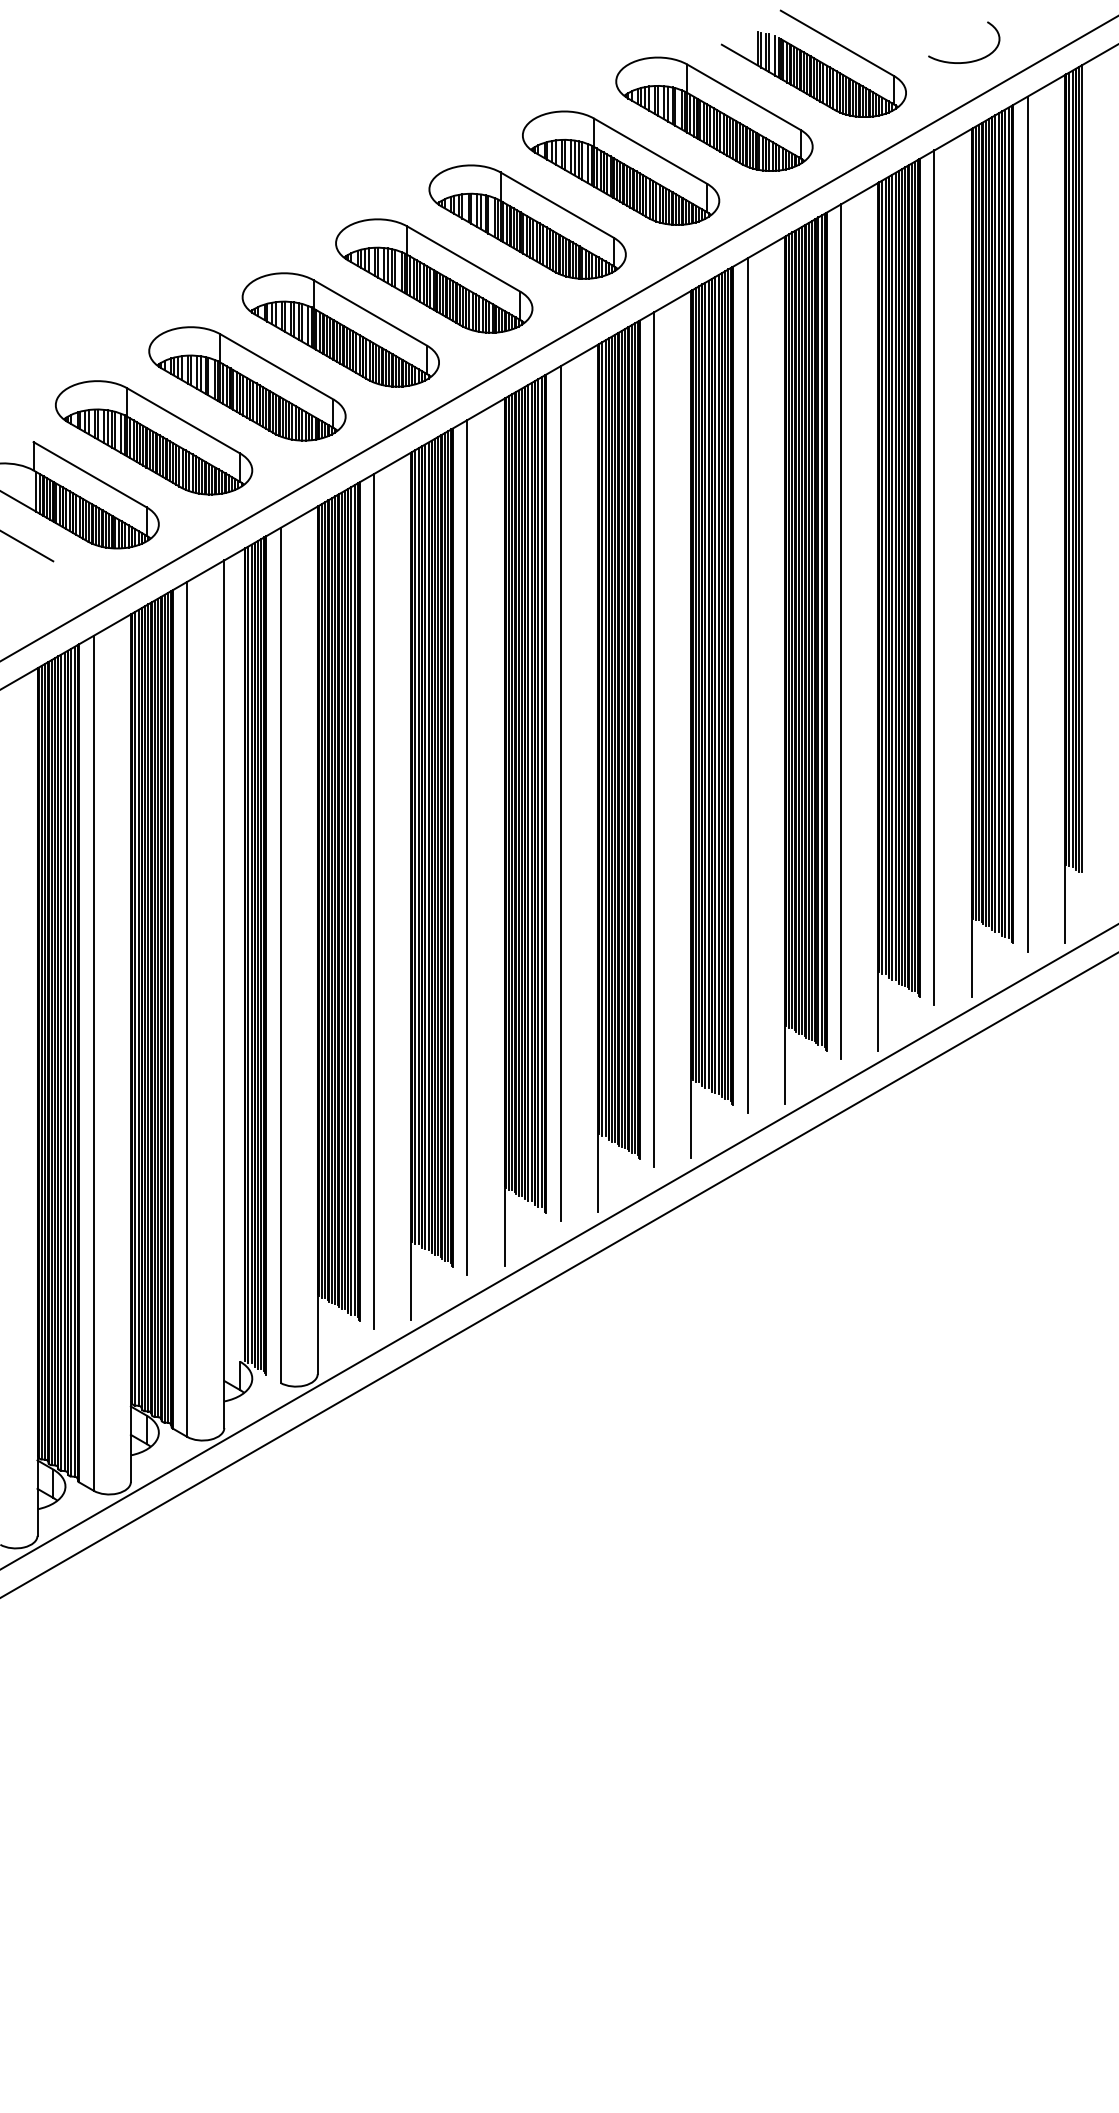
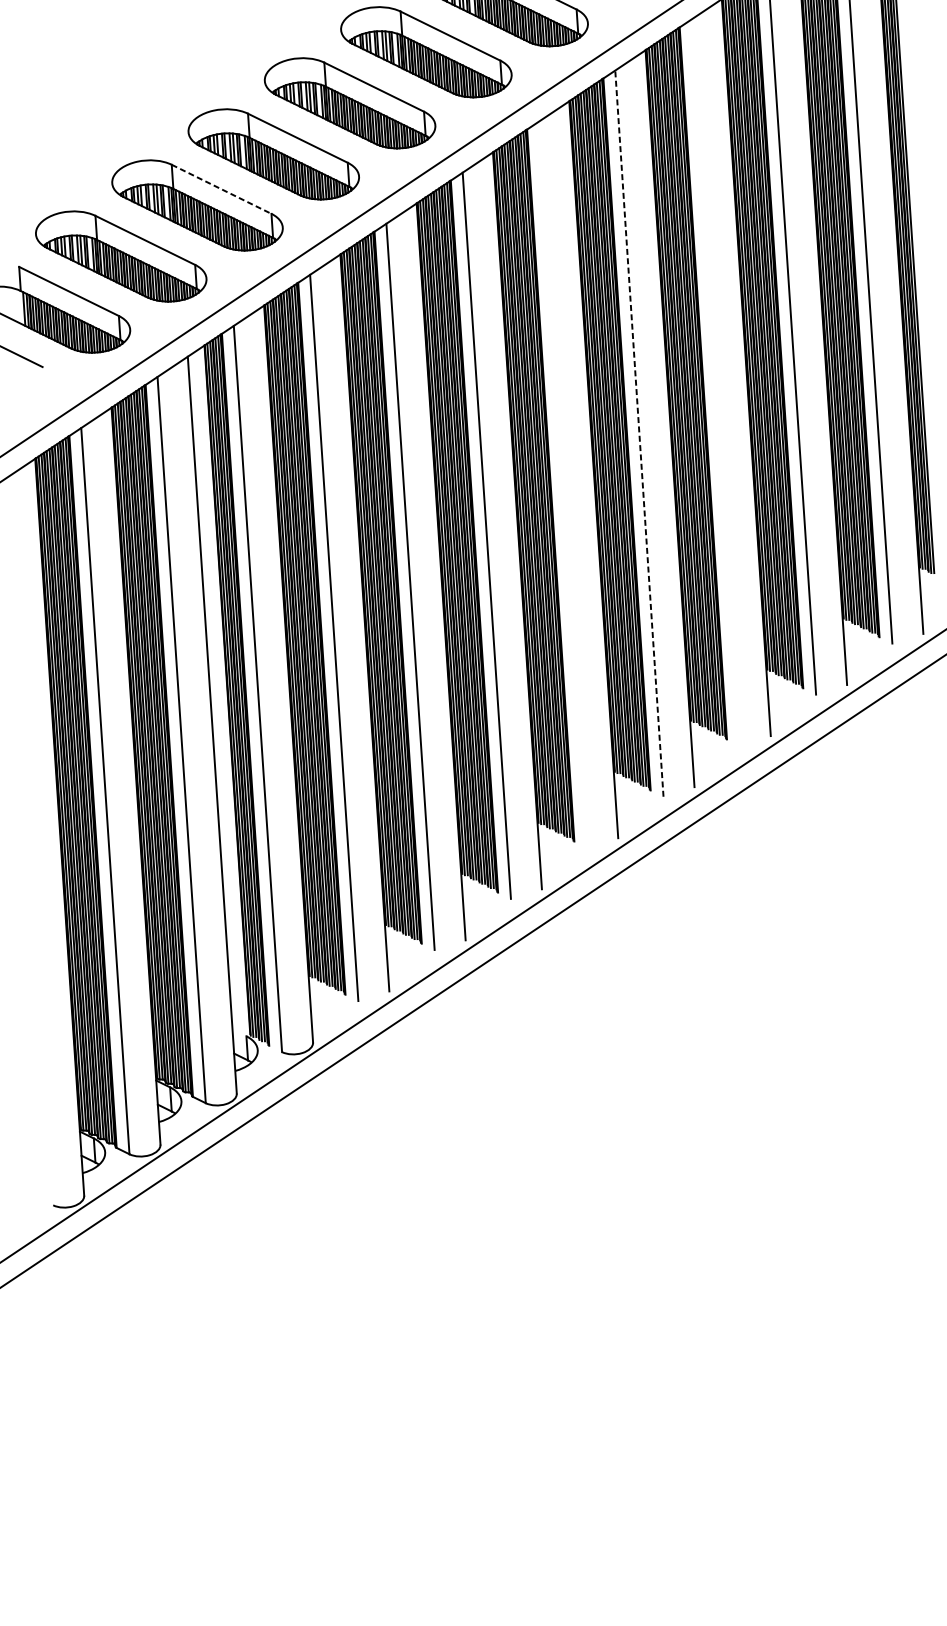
line: (277, 367) -> (222, 189), solid -> dashed
line: (841, 631) -> (716, 382), removed
line: (747, 685) -> (639, 433), solid -> dashed
line: (654, 739) -> (563, 484), removed

